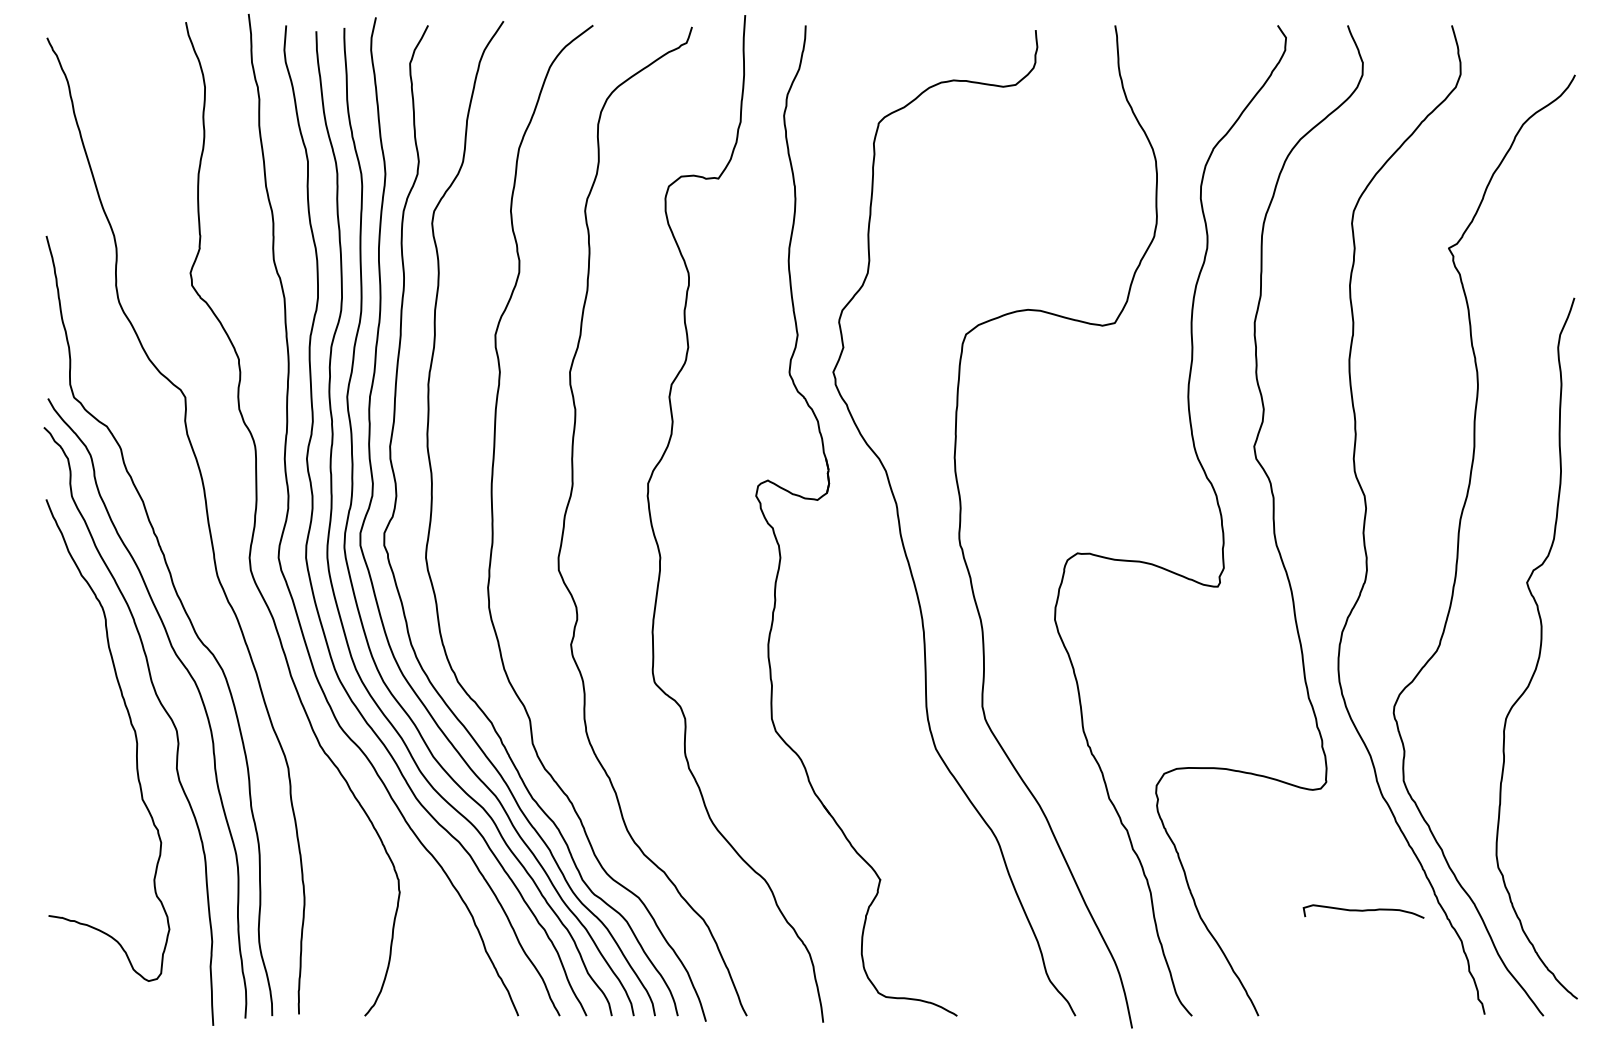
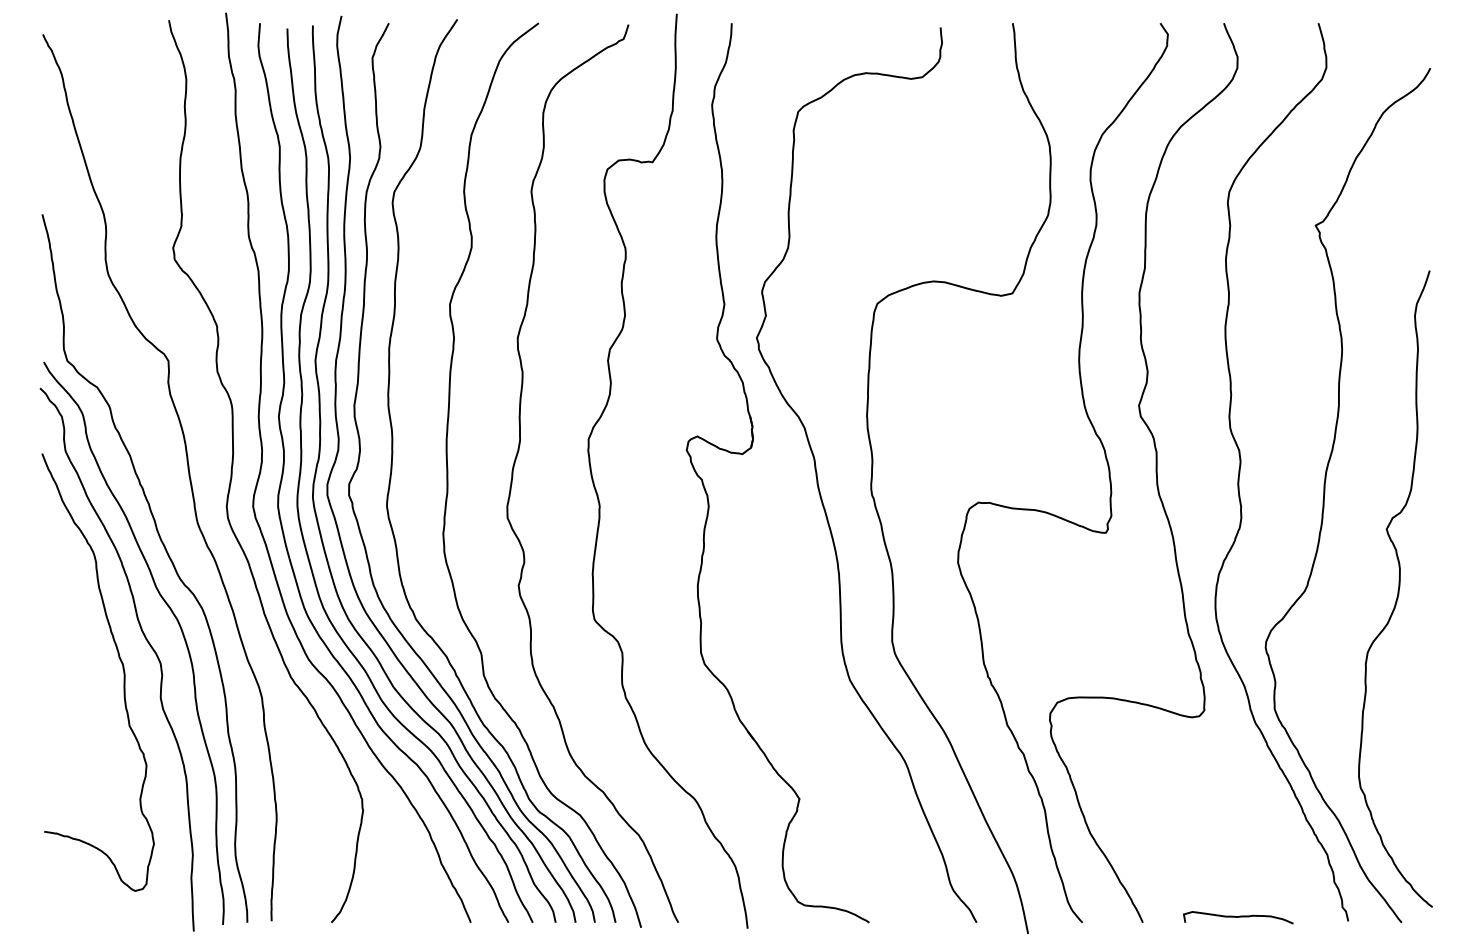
curve: (1363, 911) -> (1238, 917), moved

